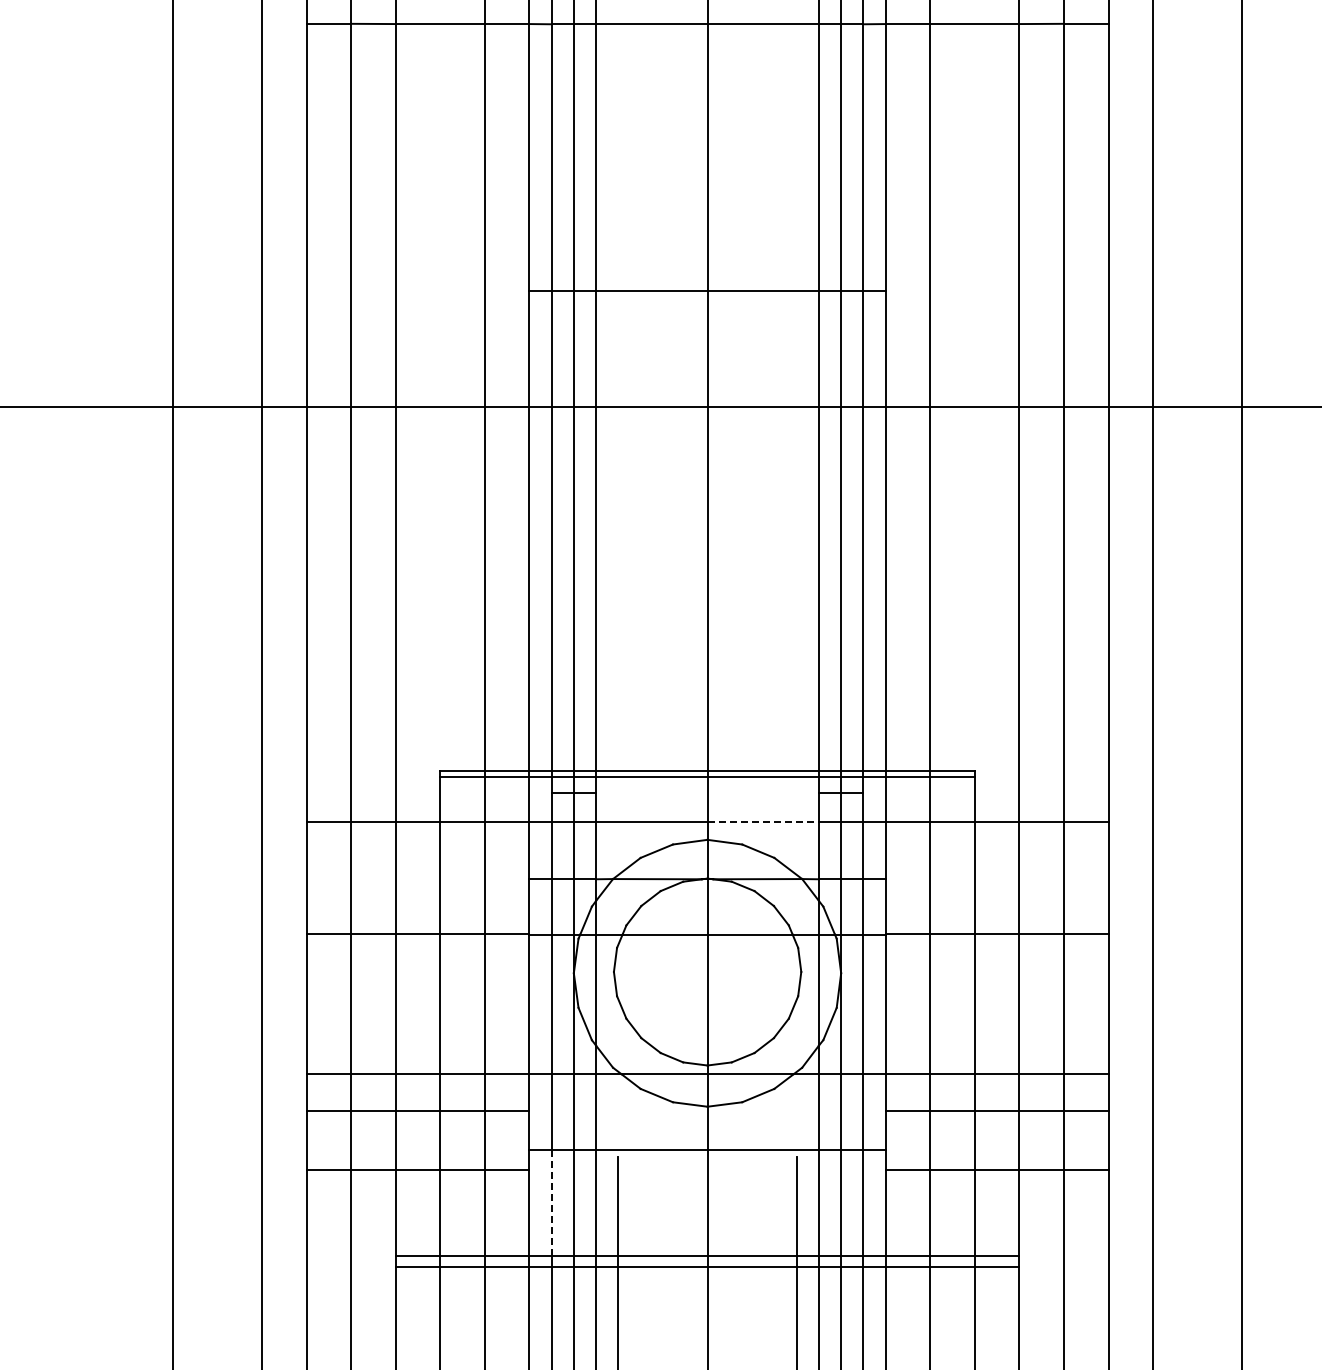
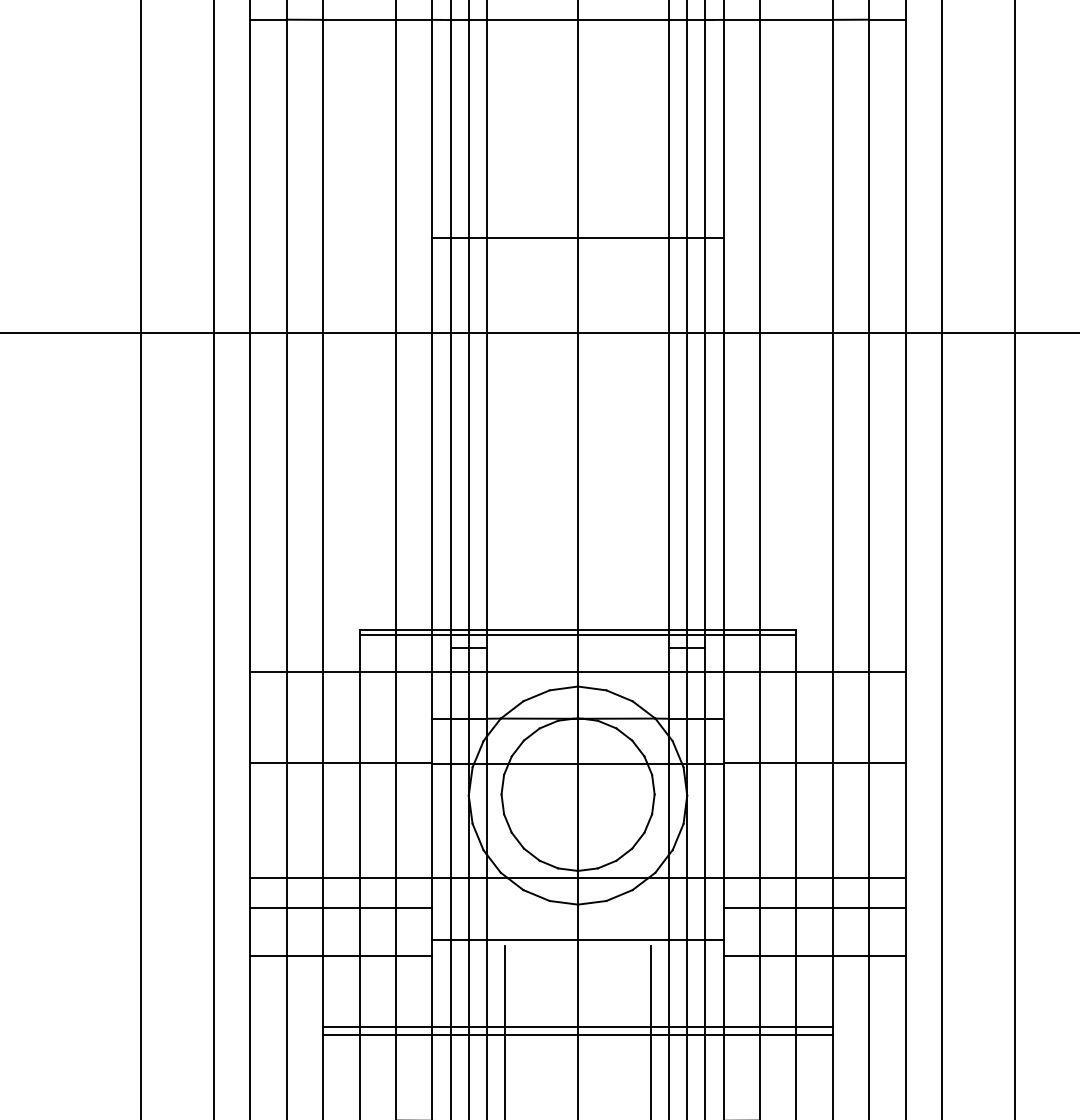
line: (763, 821) -> (623, 671), dashed -> solid
line: (551, 1203) -> (450, 983), dashed -> solid

